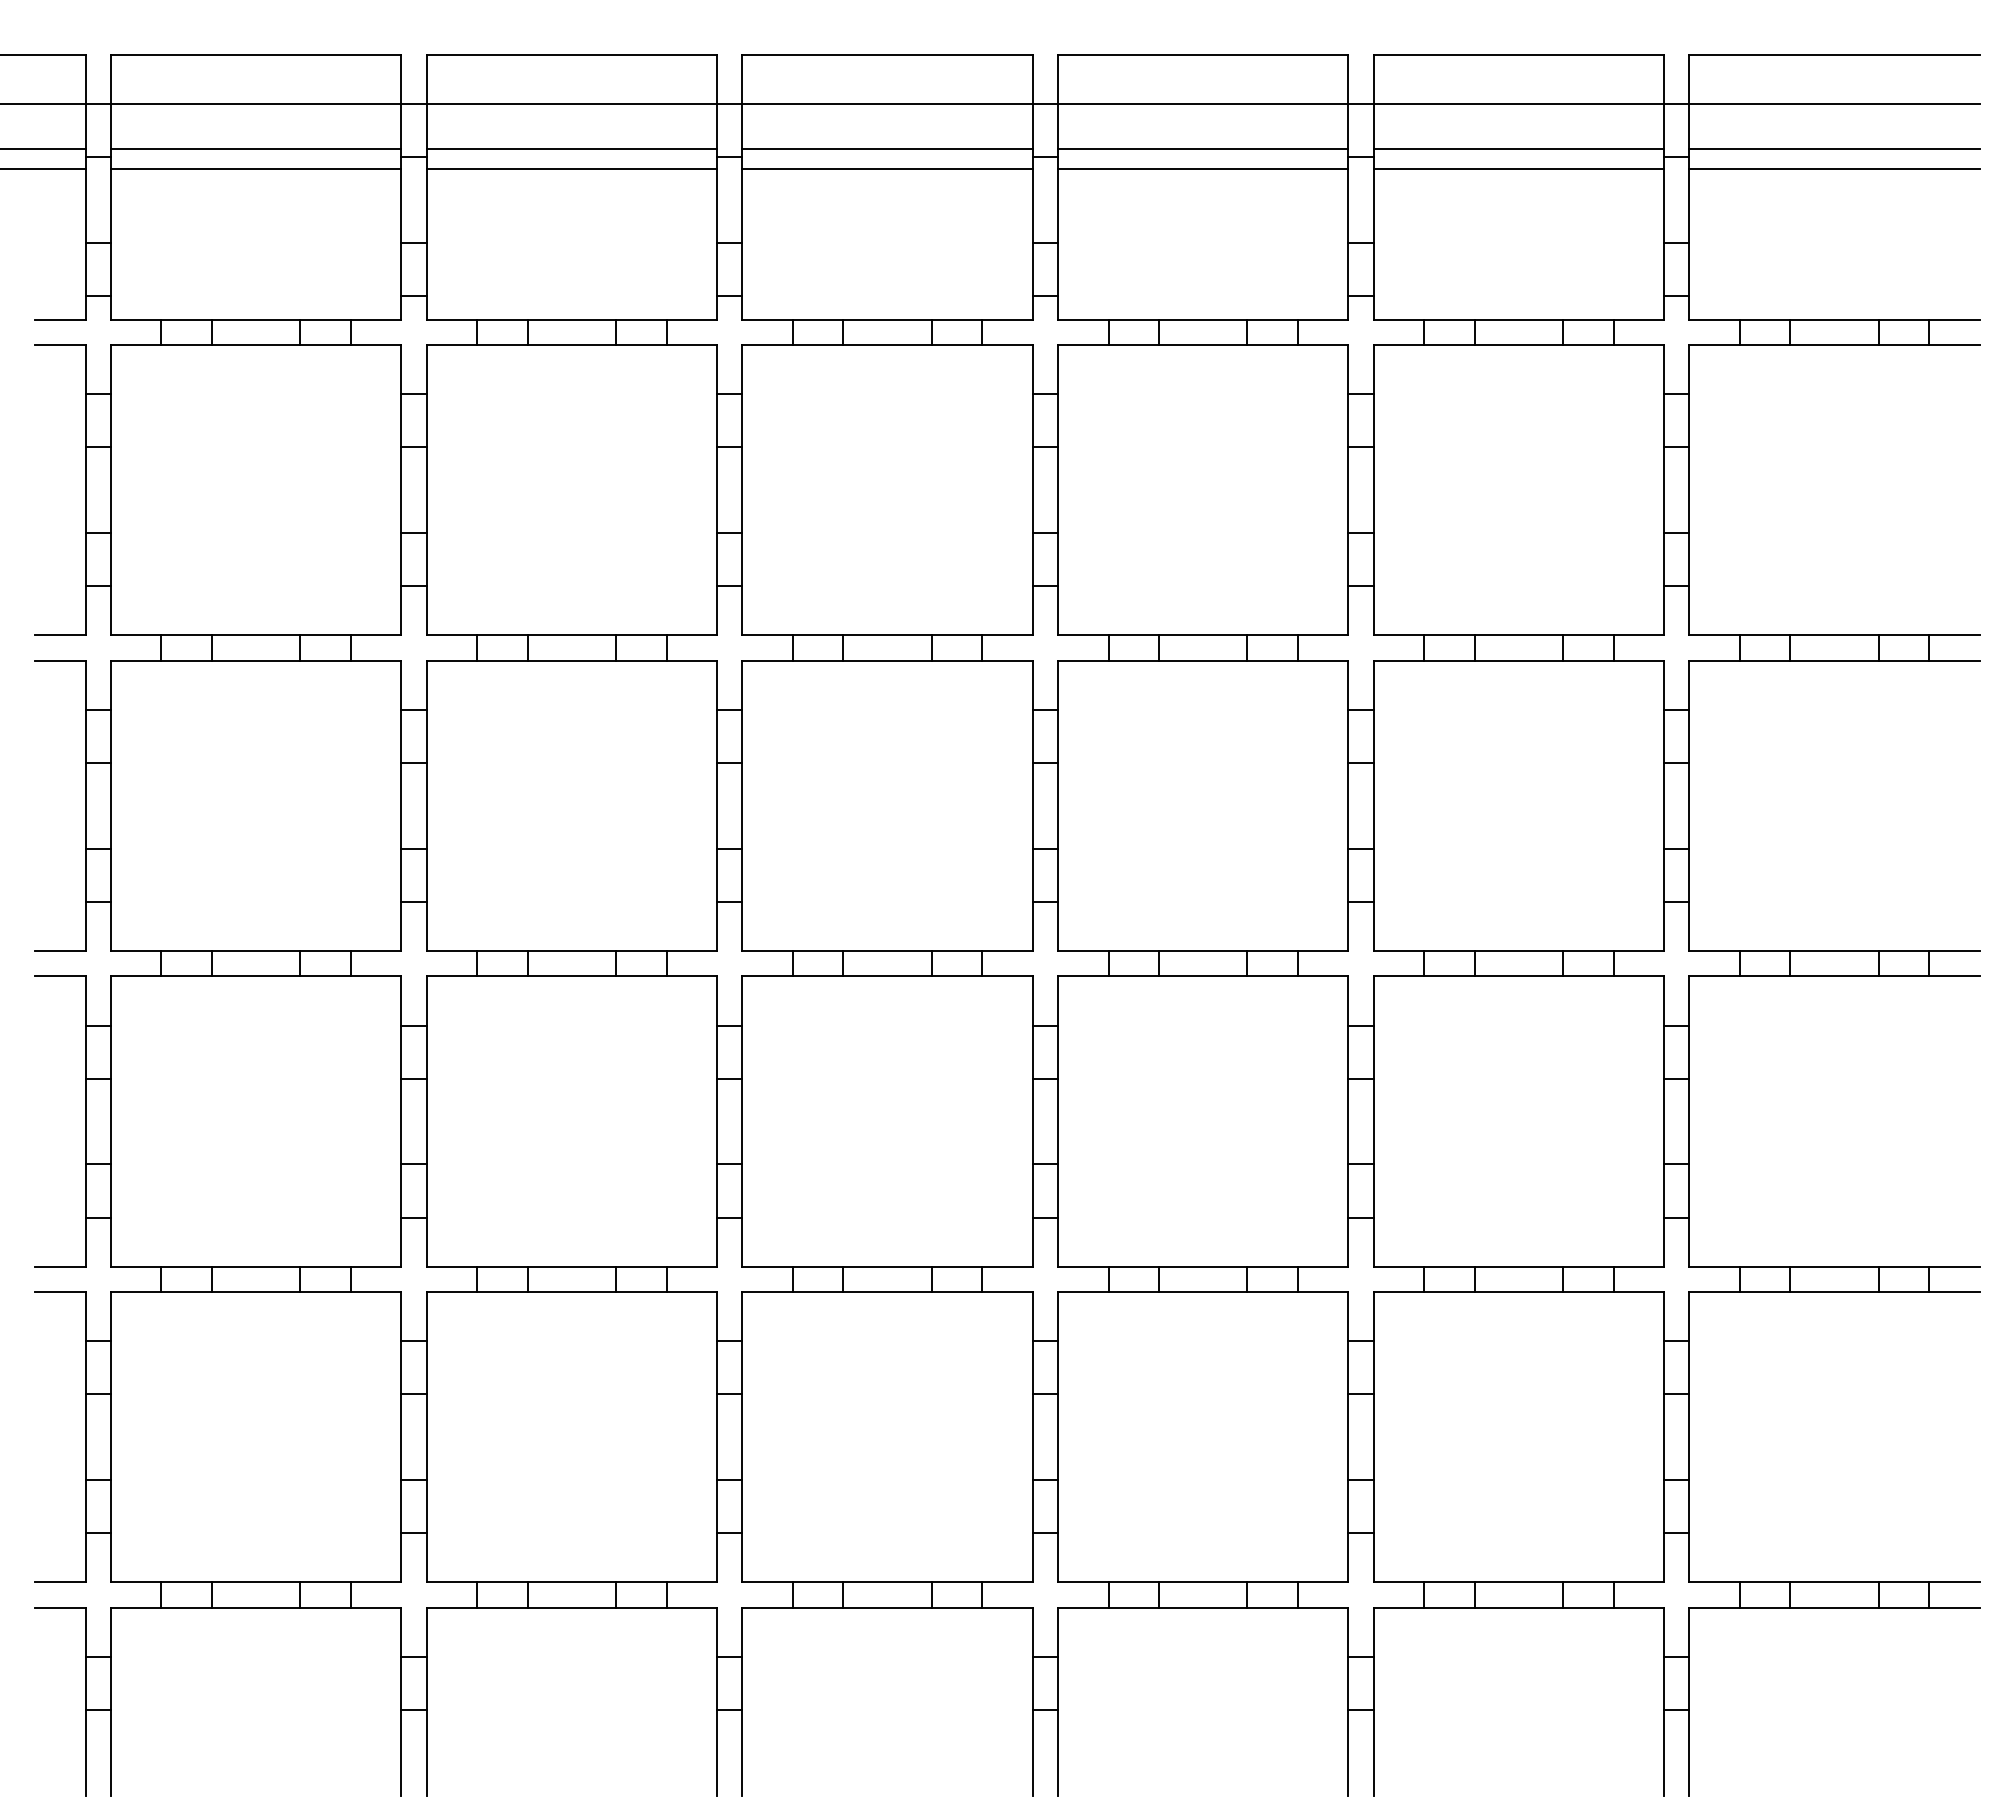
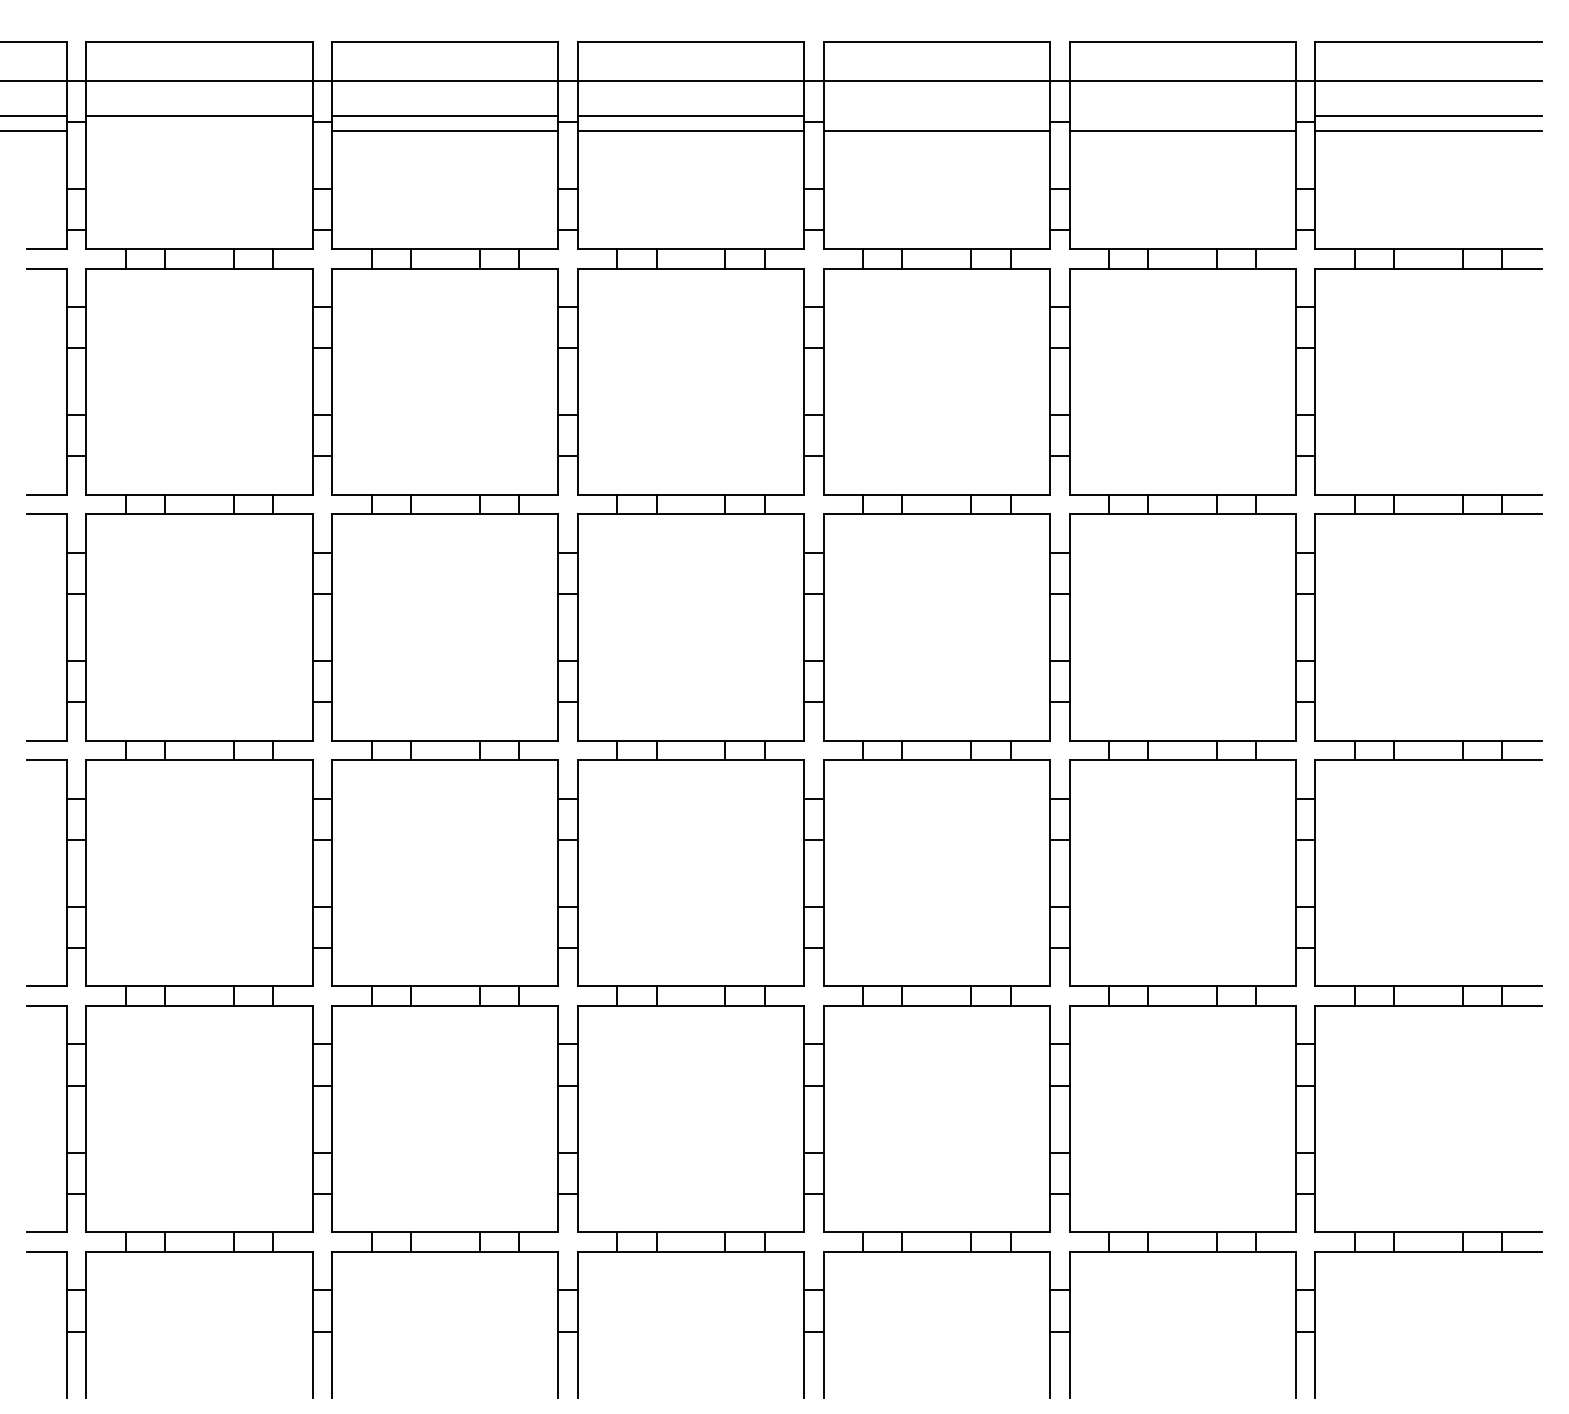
line: (1202, 149) -> (936, 116), removed
line: (1518, 149) -> (1182, 116), removed
line: (255, 168) -> (198, 131), removed

